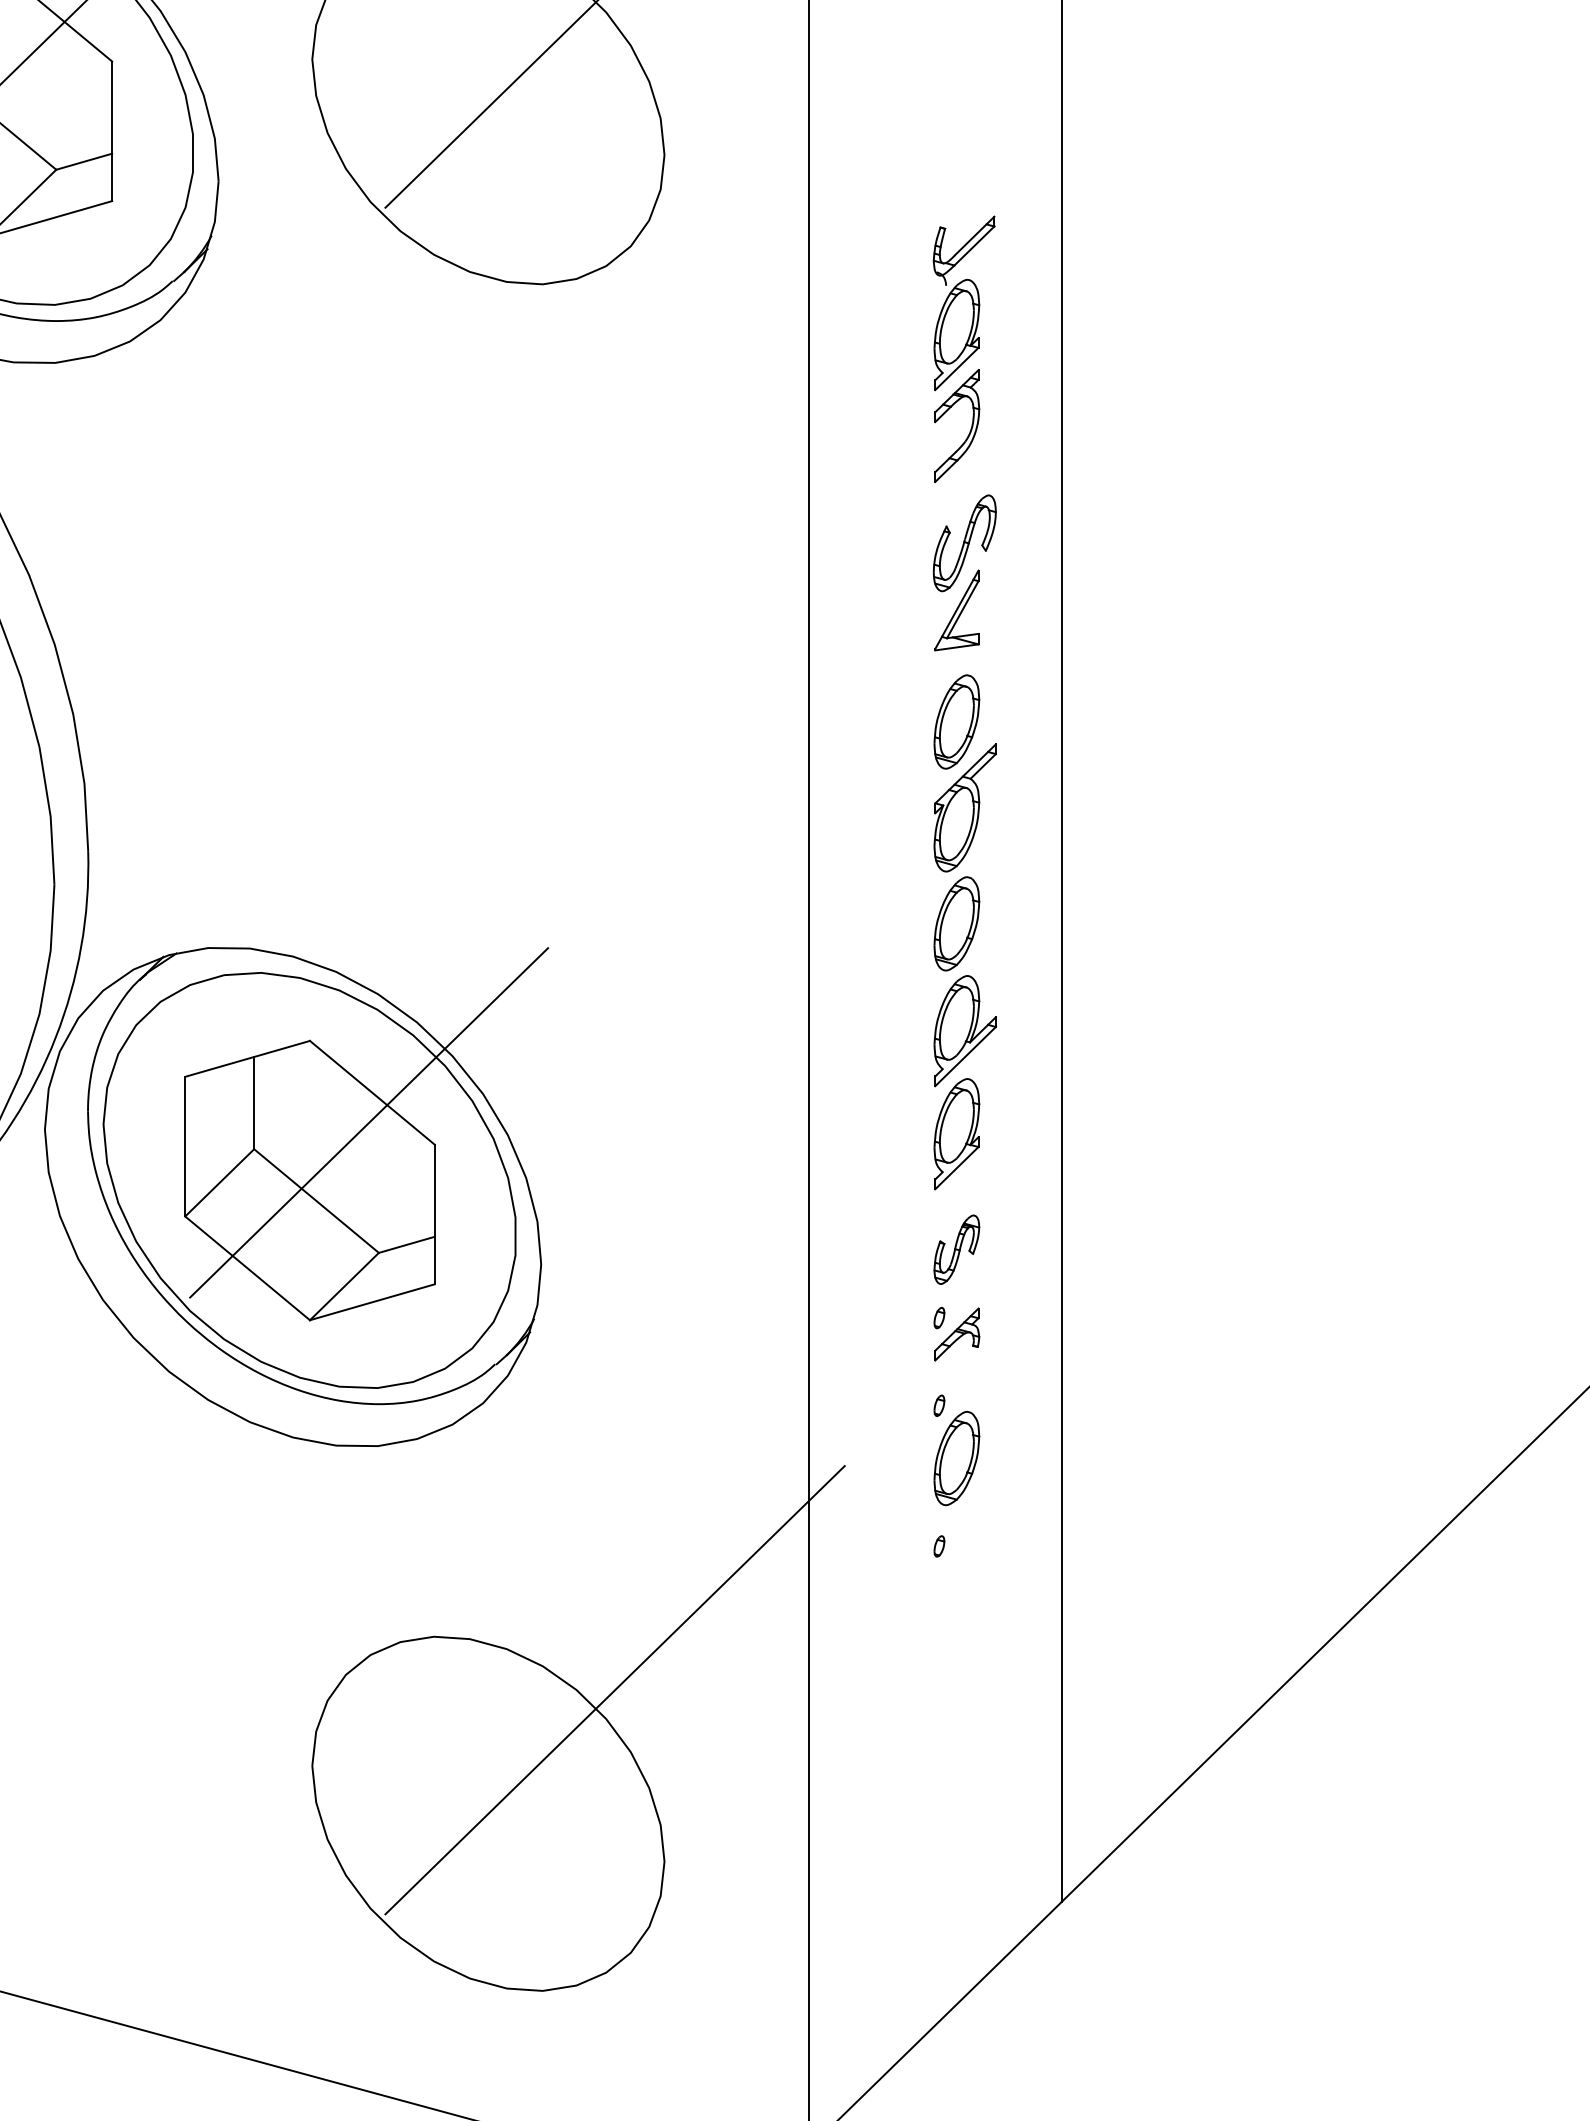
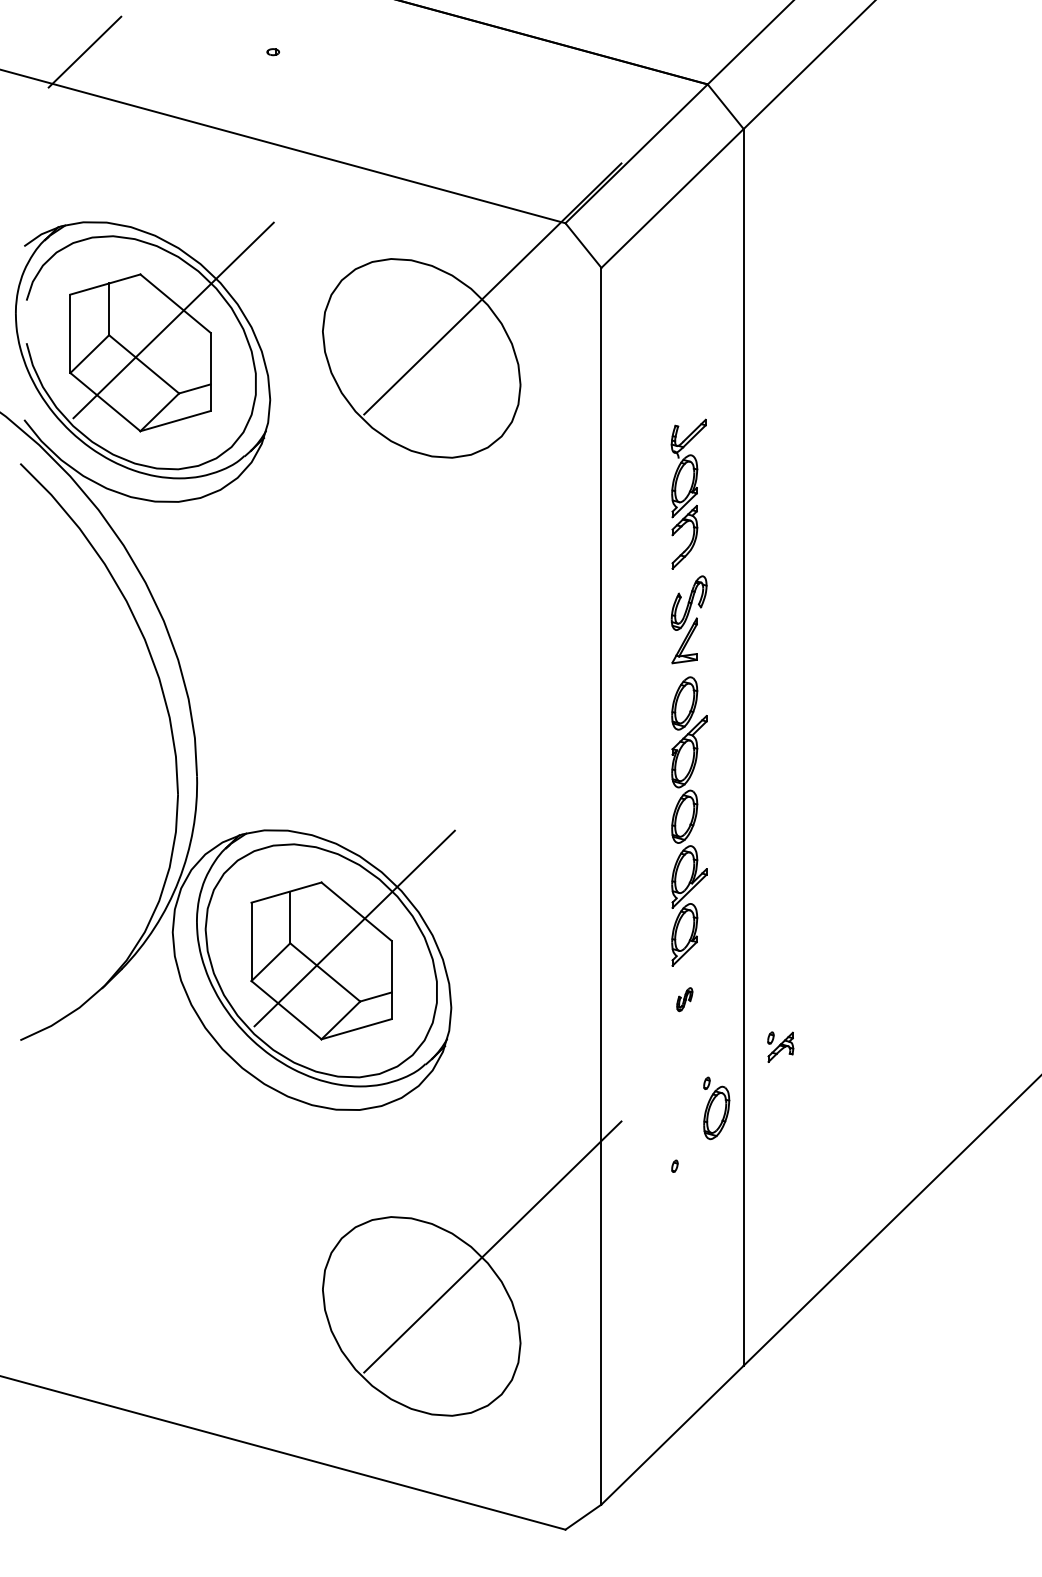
part: (956, 1249) -> (684, 999), size x0.6
part: (956, 1333) -> (780, 1046), moved
part: (956, 1450) -> (716, 1108), moved

